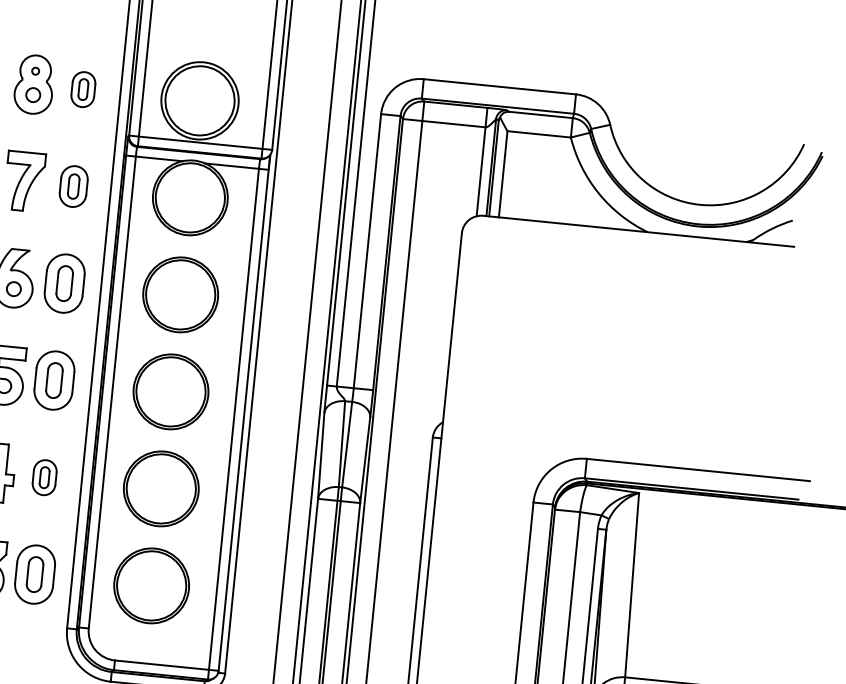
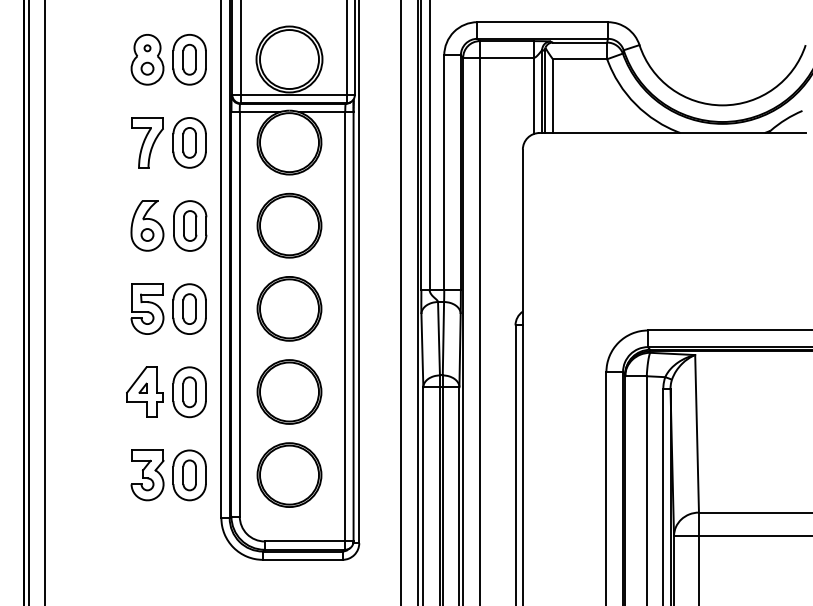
part: (83, 89) -> (189, 59), size x1.67
part: (73, 186) -> (189, 142), size x1.43
part: (44, 477) -> (189, 392), size x1.67

